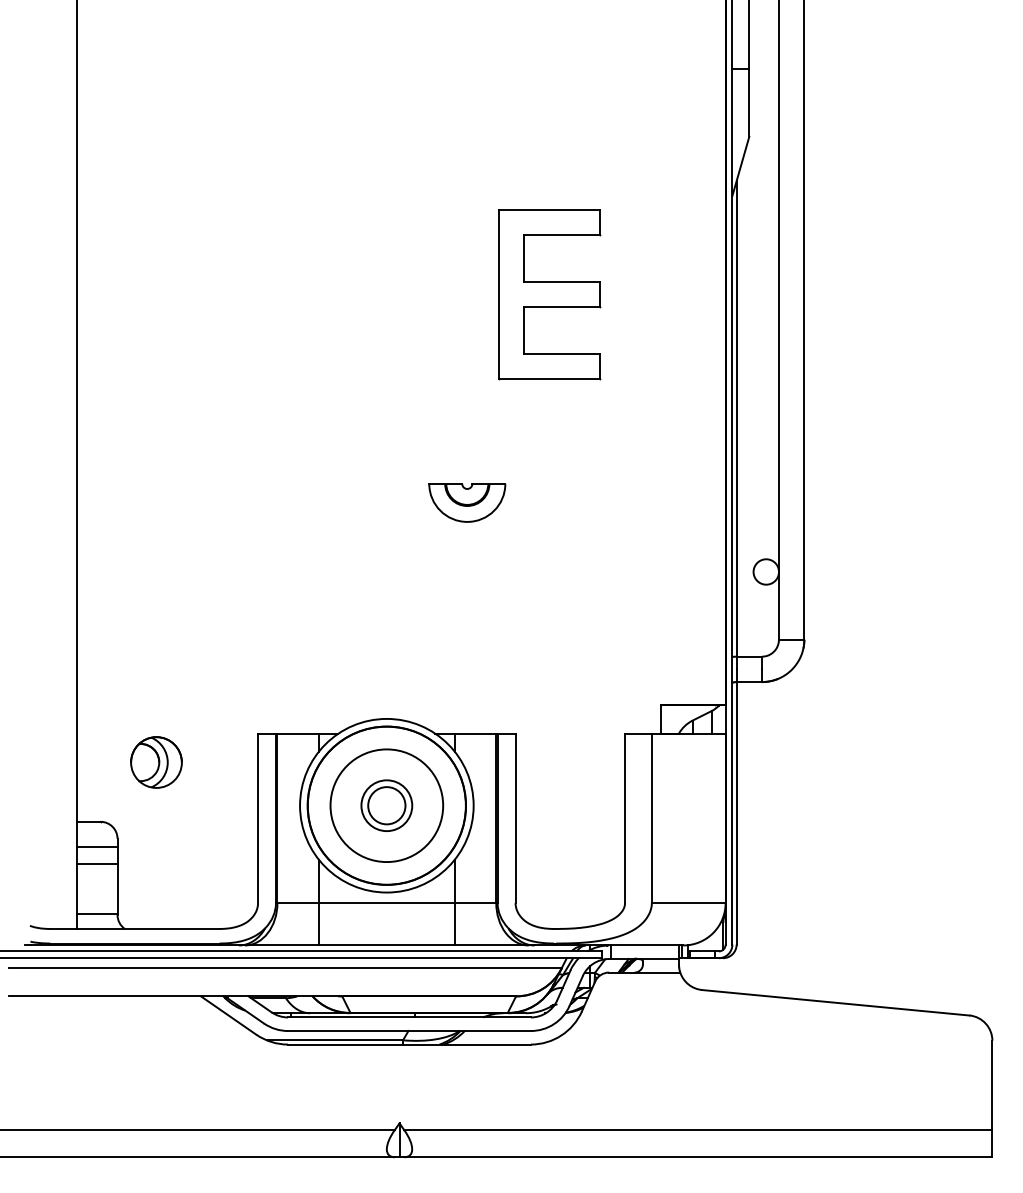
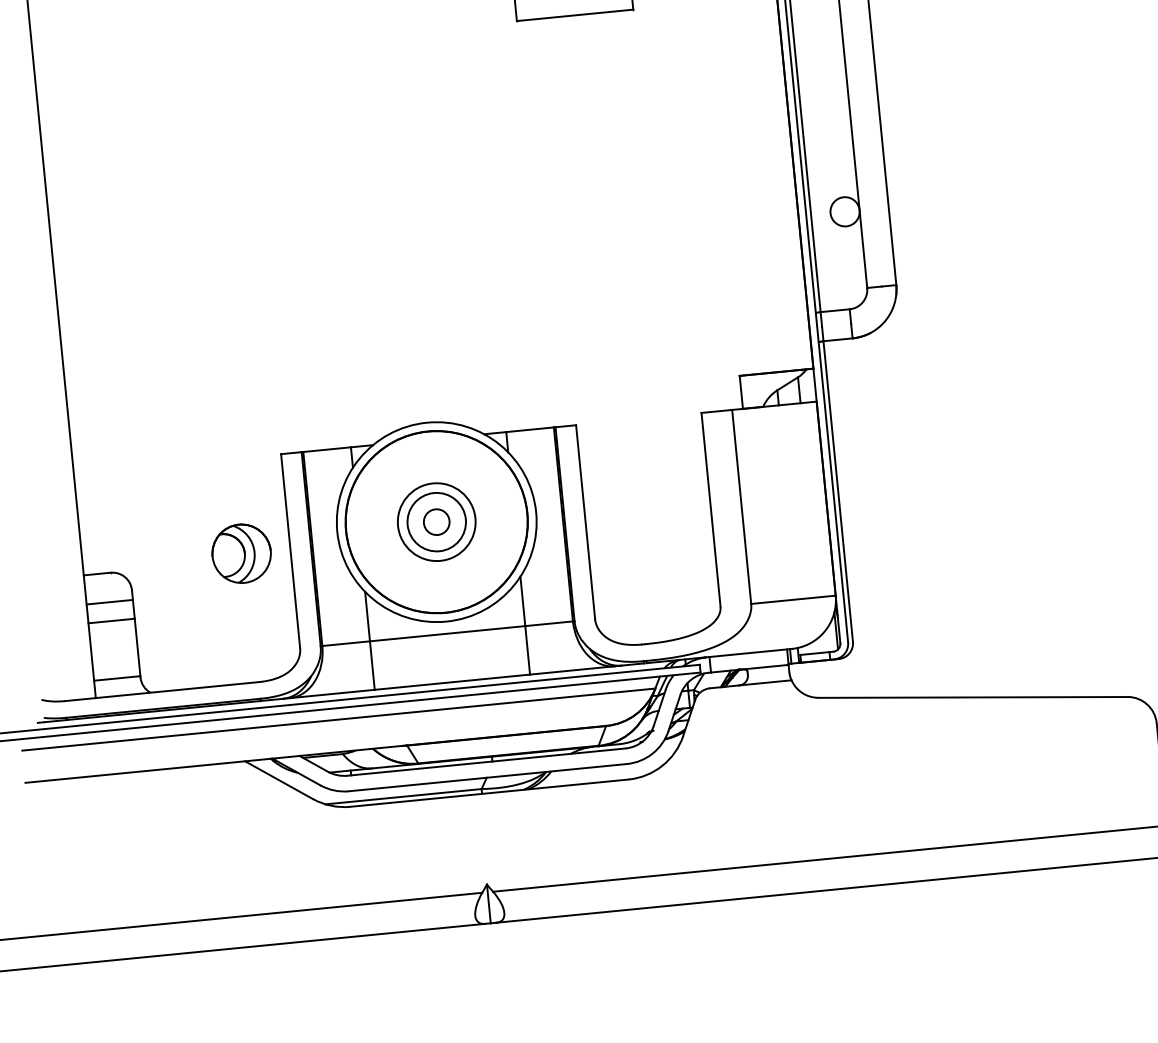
part: (467, 502) -> (495, 165), removed
part: (156, 762) -> (241, 553), moved
circle: (386, 805) -> (436, 521), size x0.6
circle: (386, 805) -> (436, 521), size x0.6

